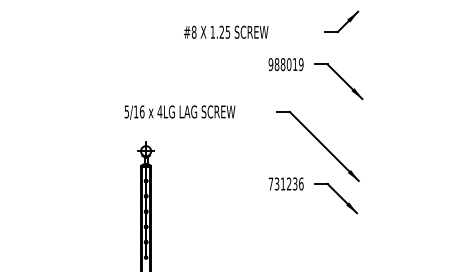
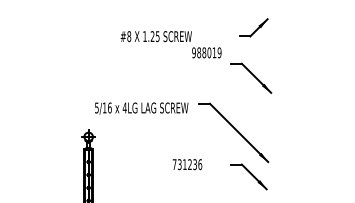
text: (285, 64) -> (206, 52), moved
text: (179, 112) -> (141, 108), moved
text: (285, 183) -> (186, 164), moved

